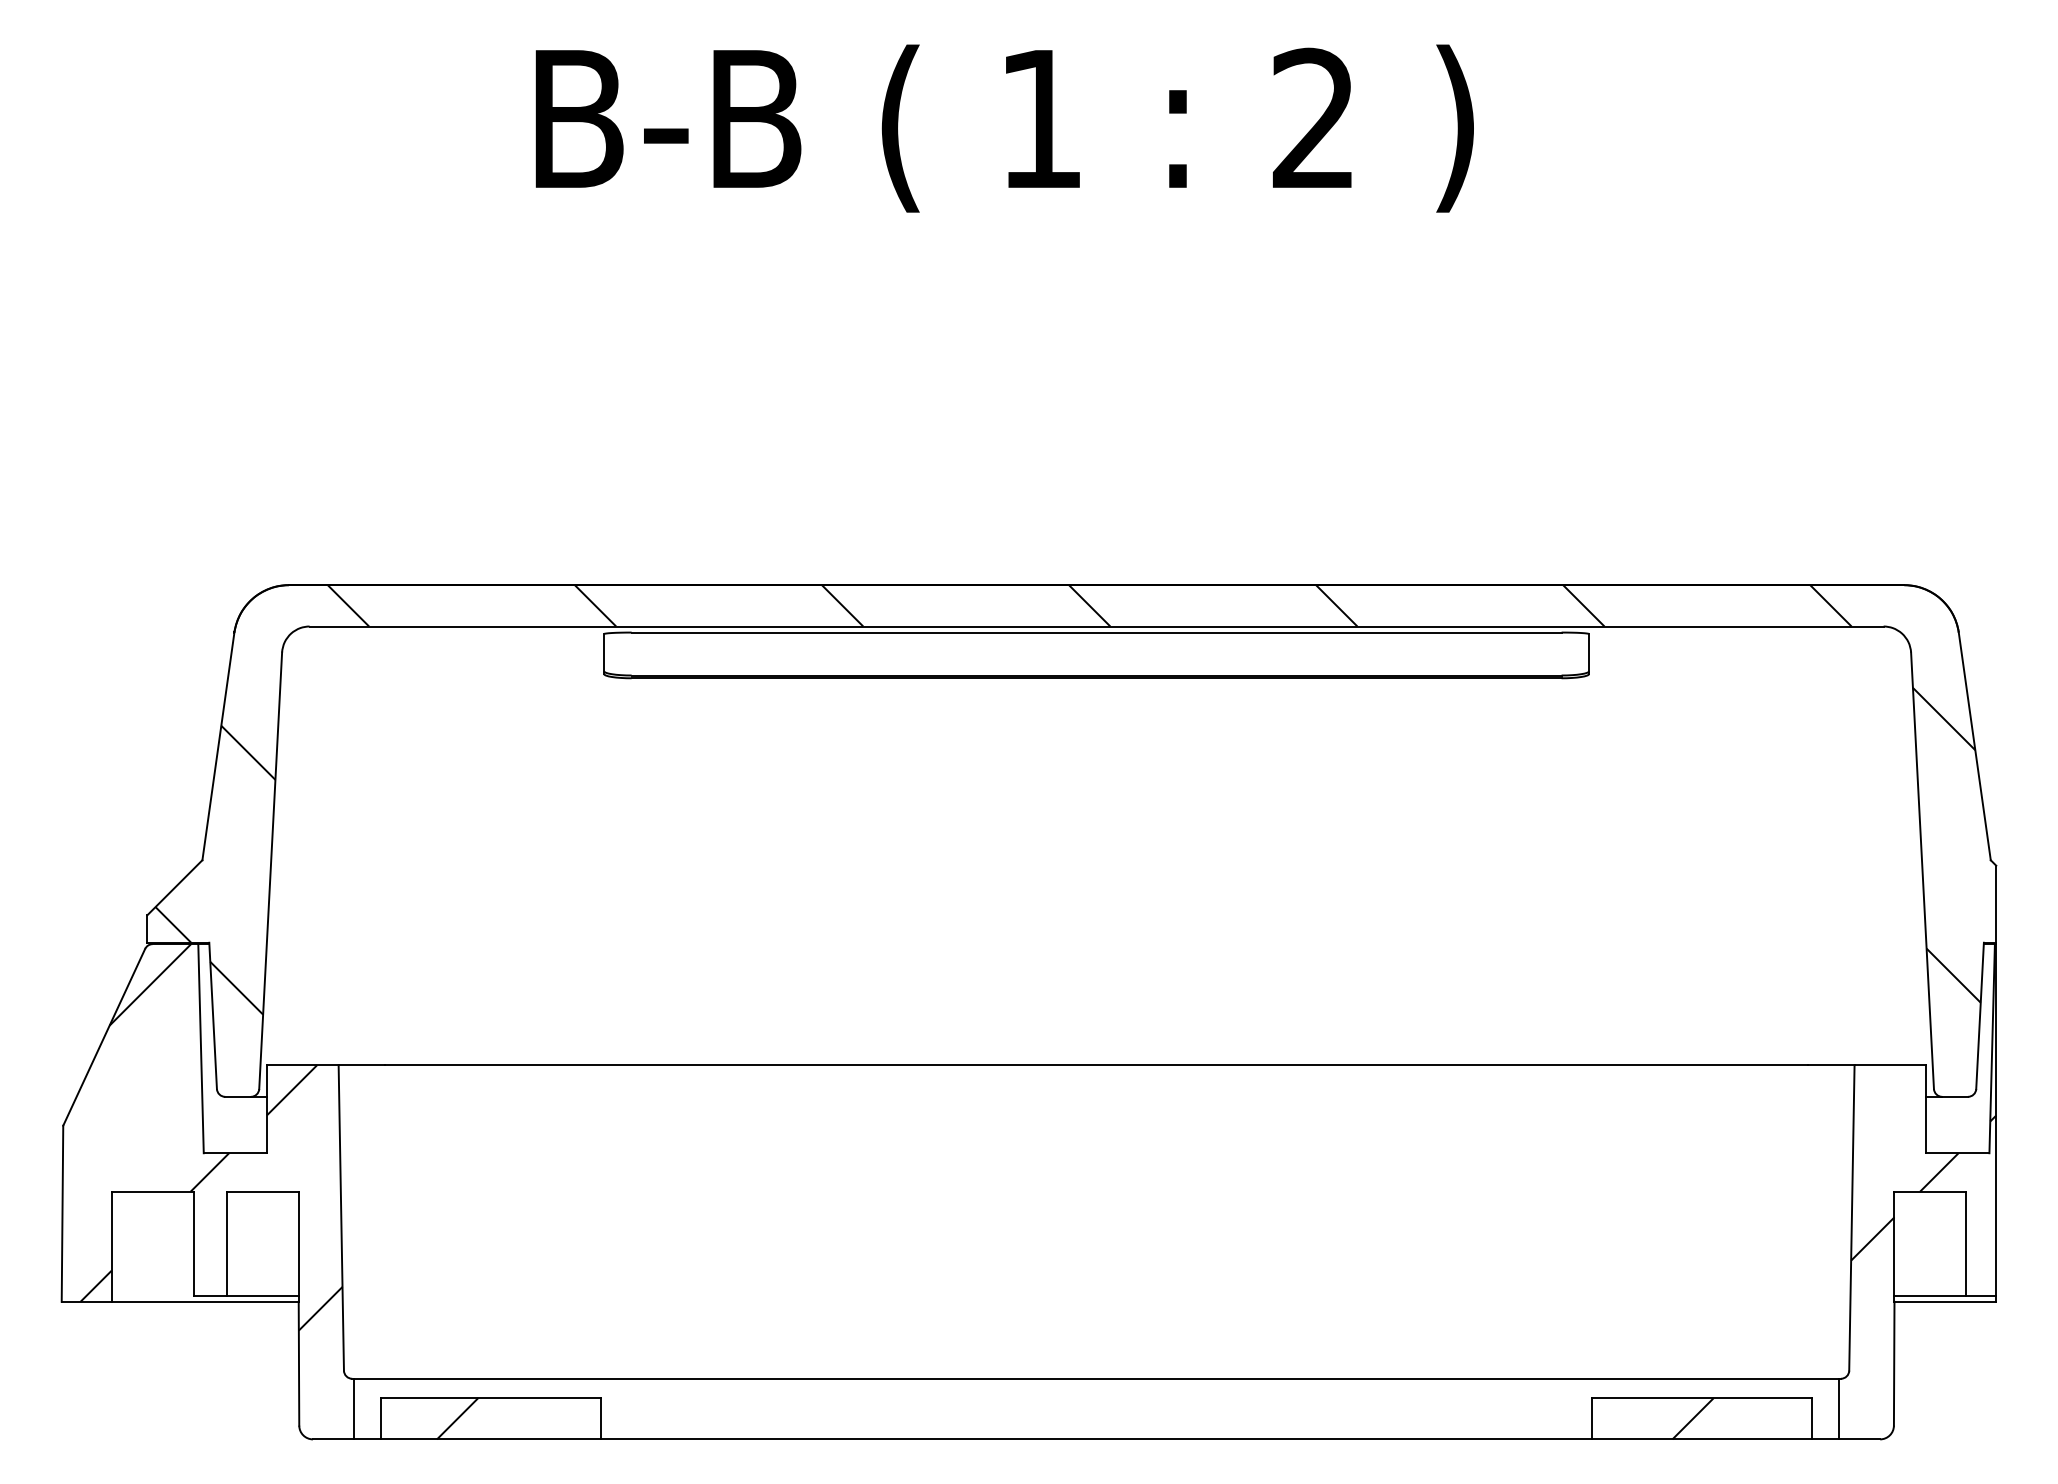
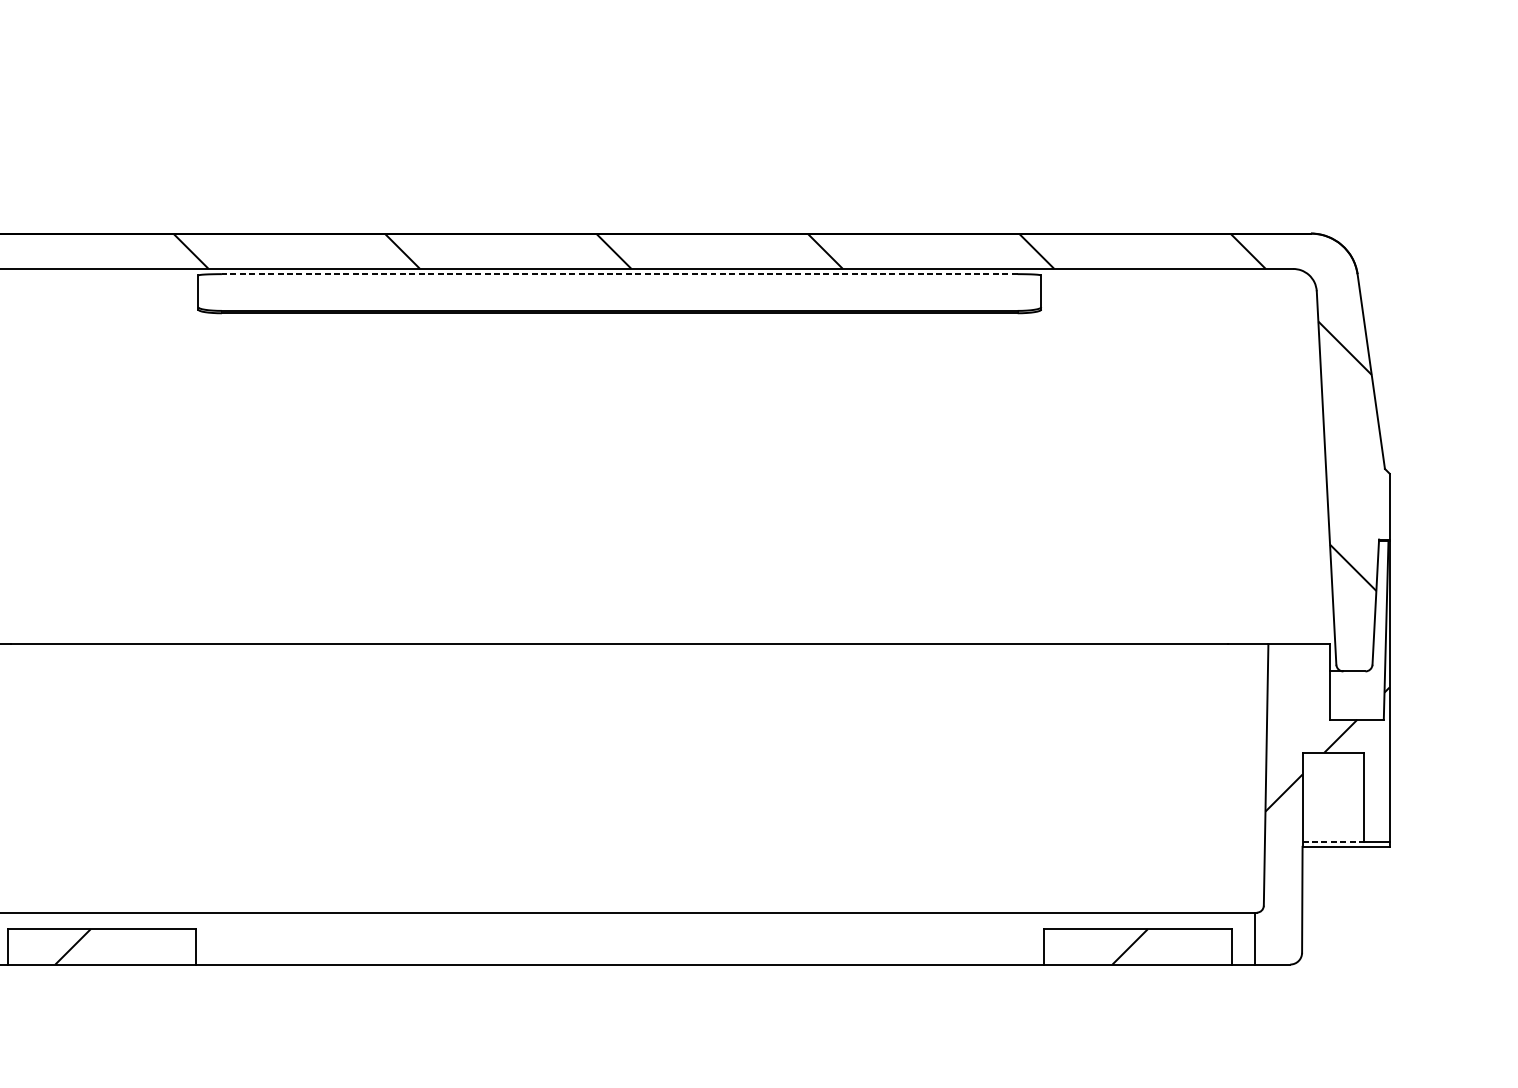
line: (1096, 632) -> (619, 274), solid -> dashed
line: (1930, 1296) -> (1333, 842), solid -> dashed

